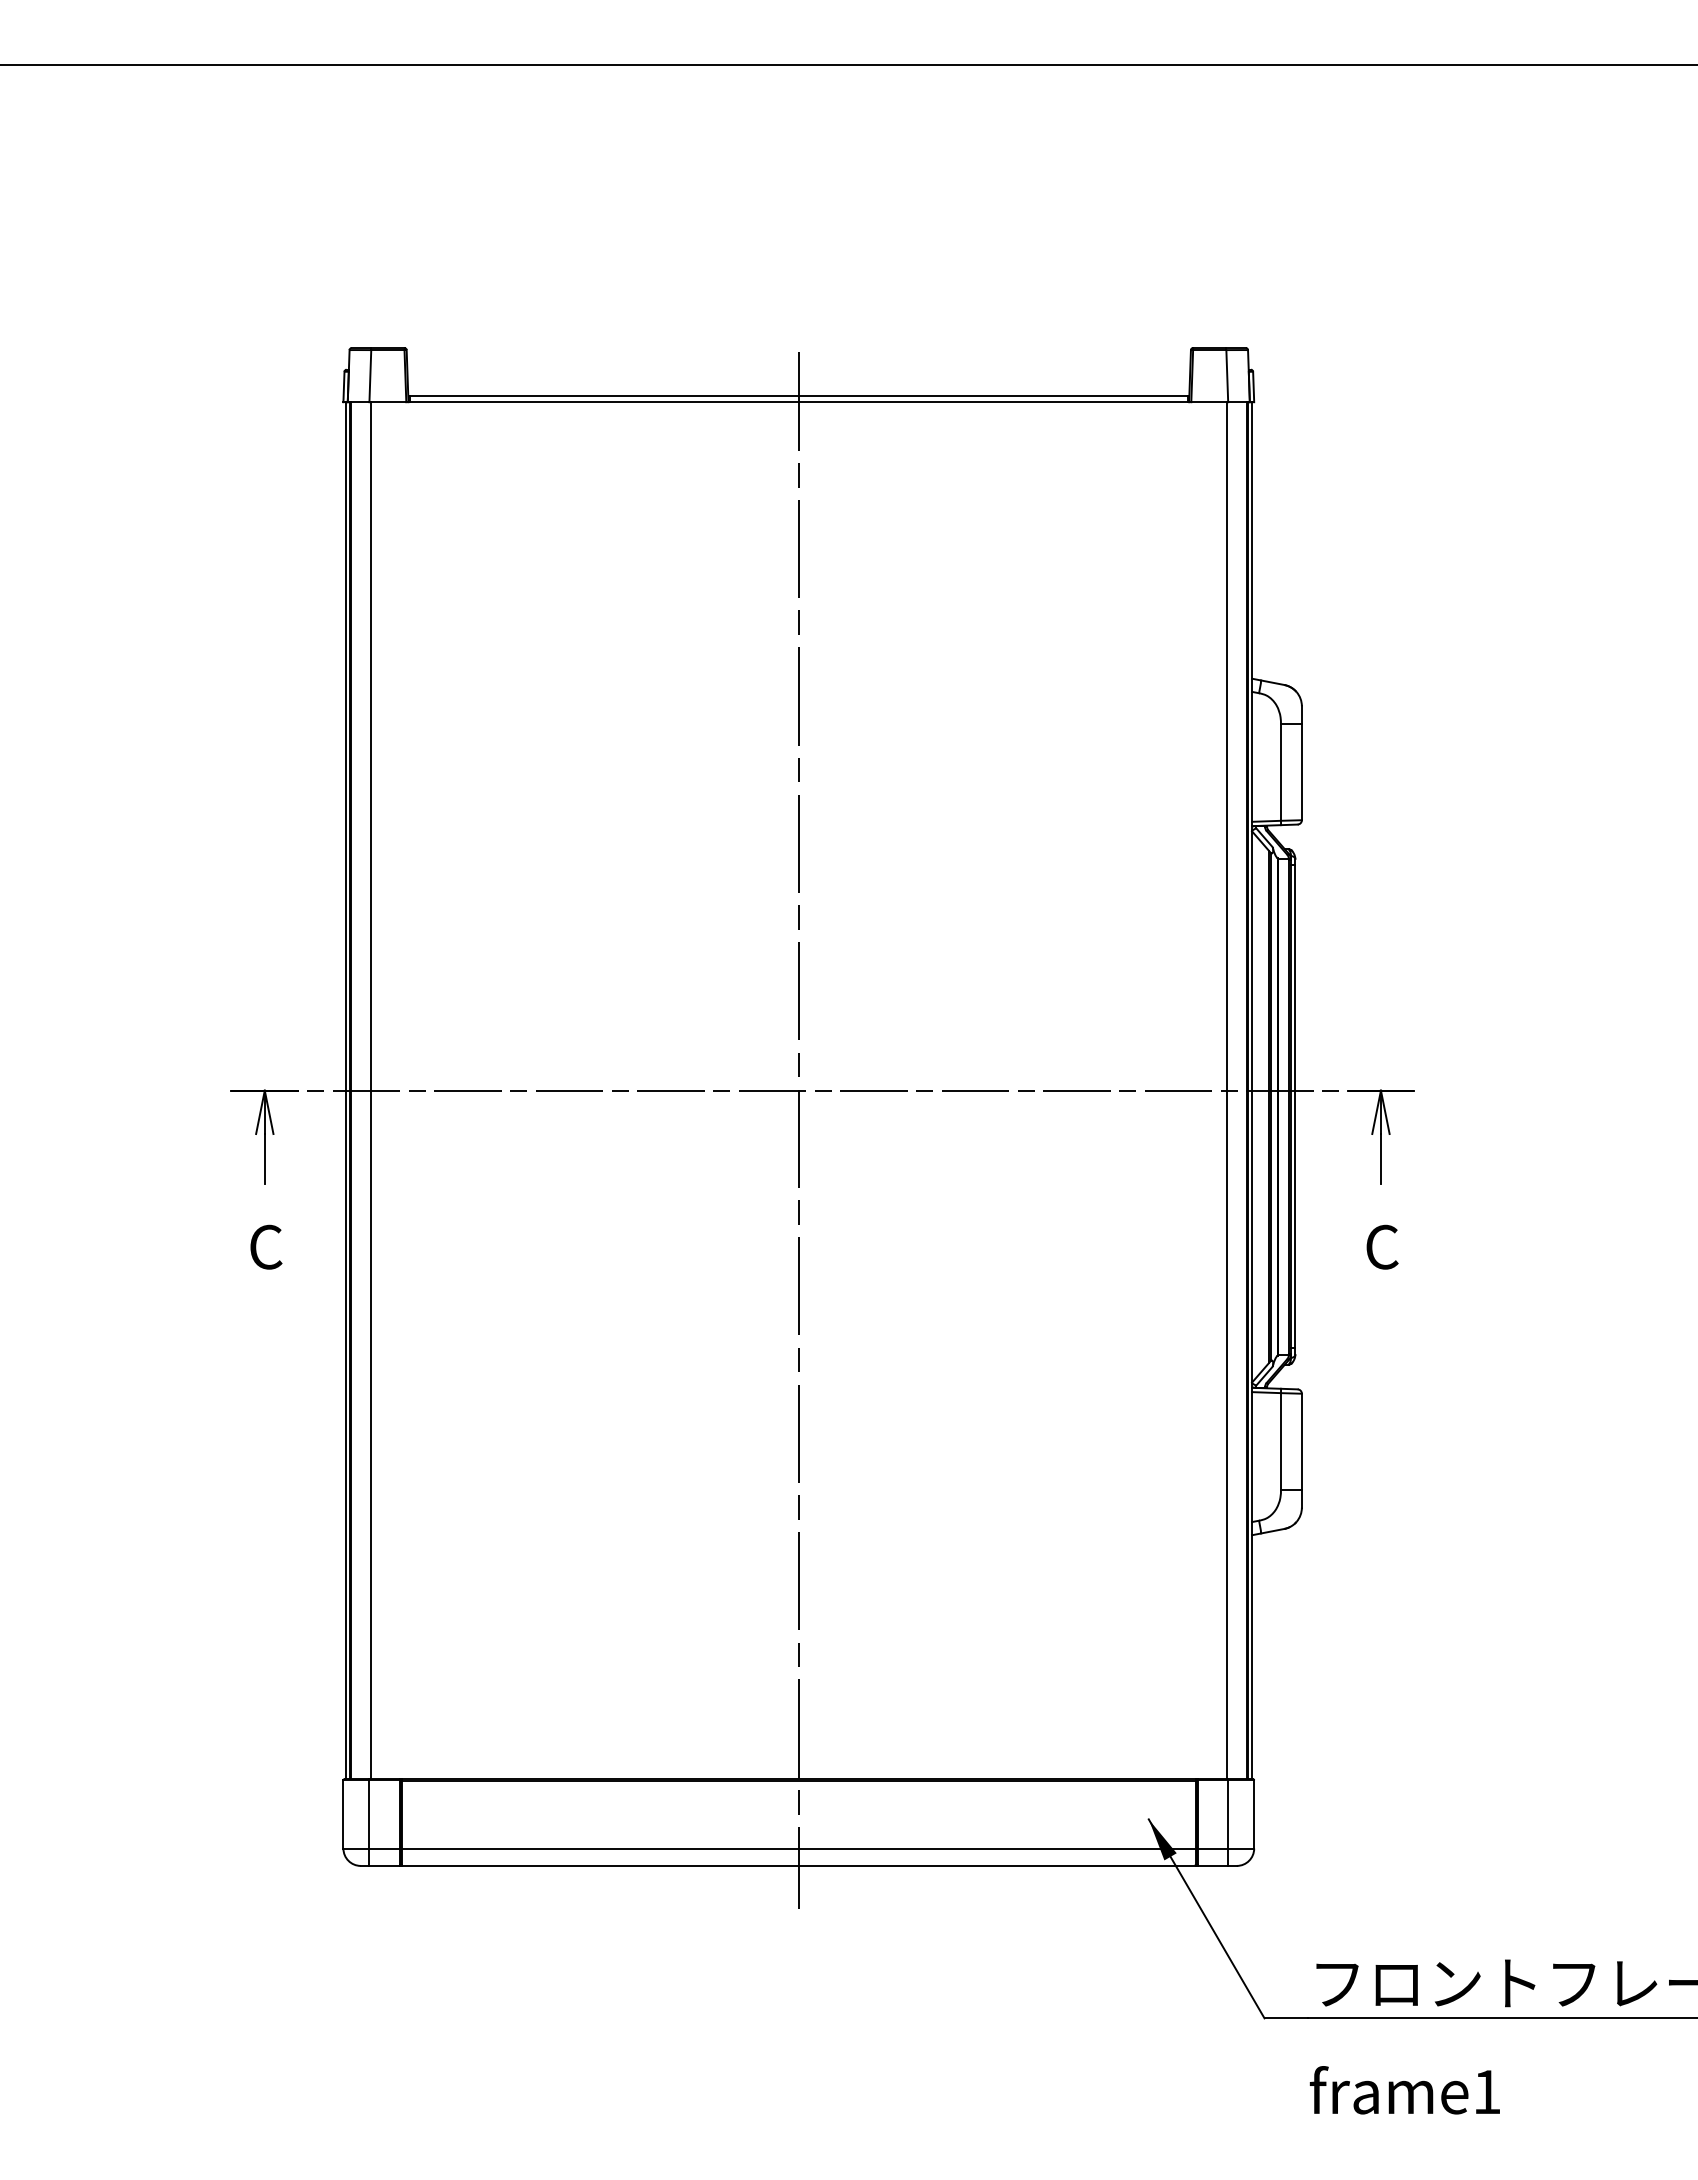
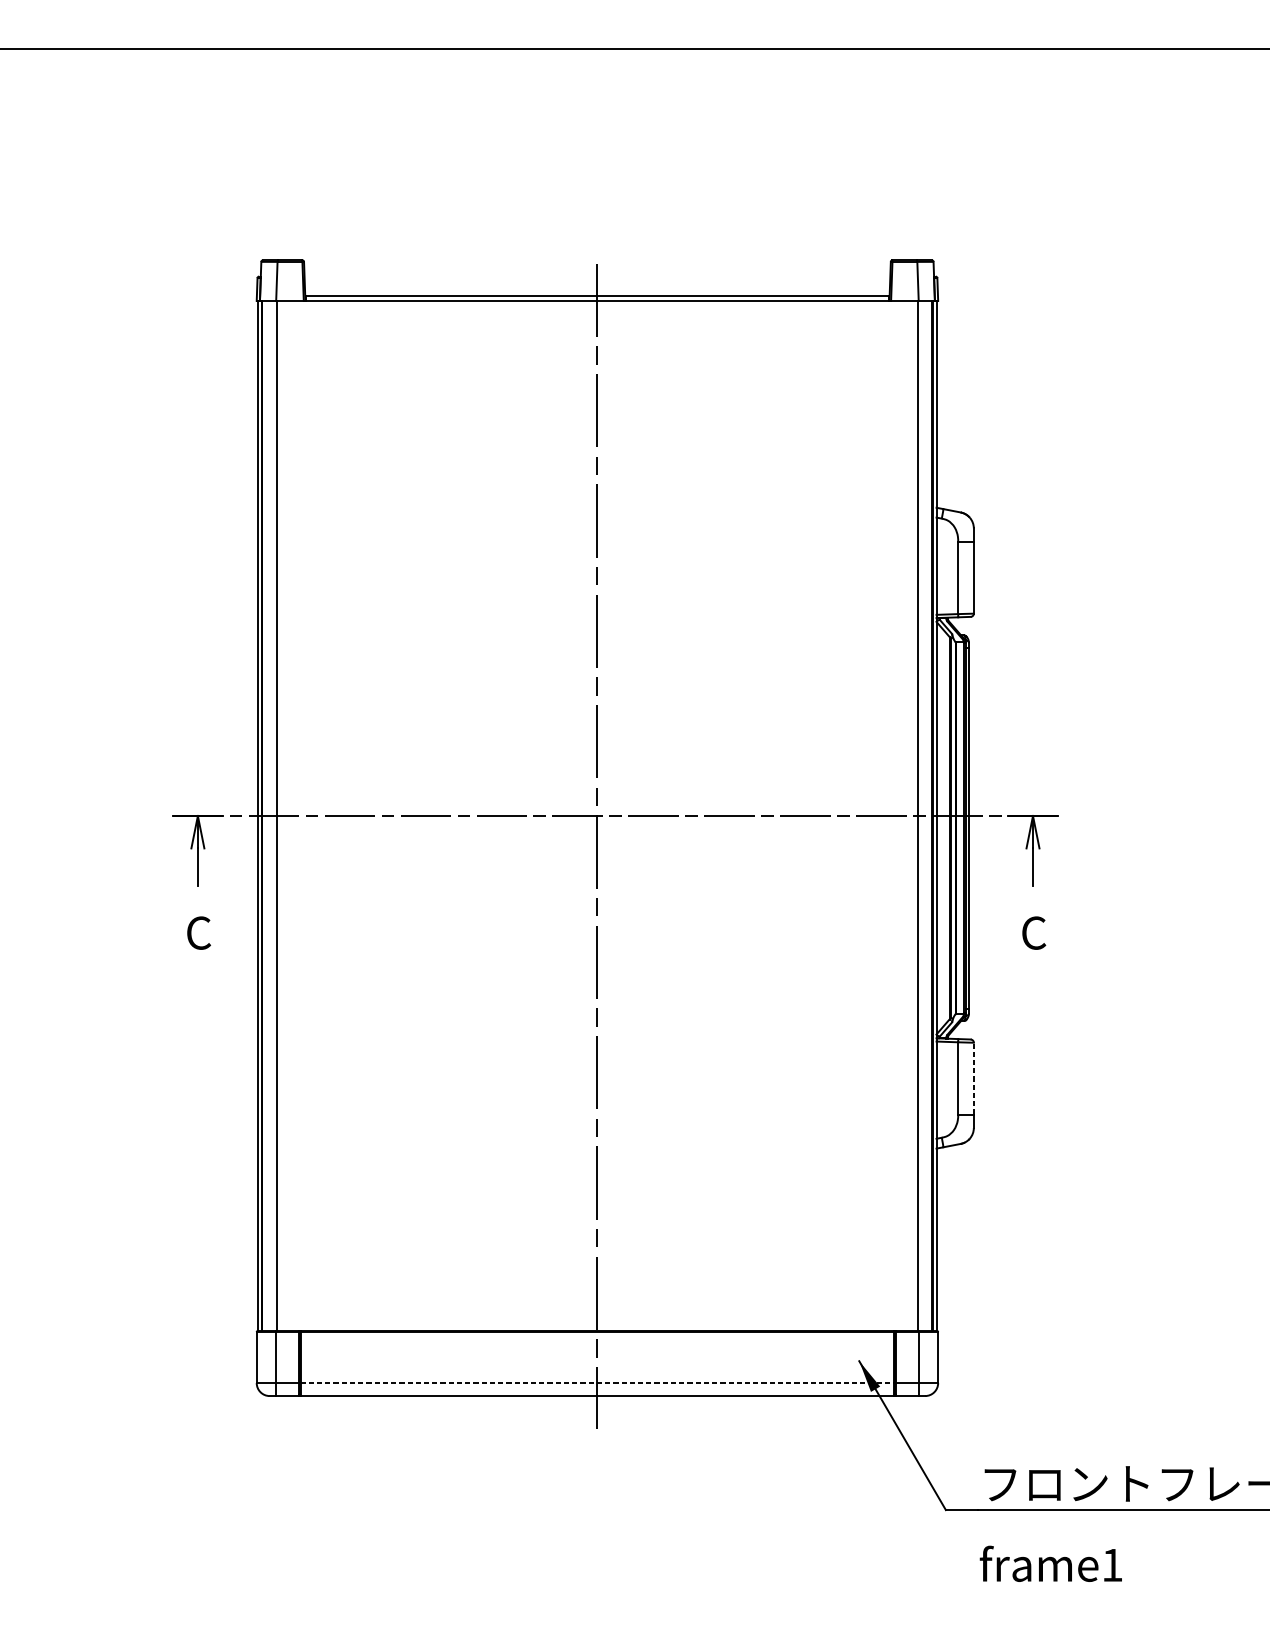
line: (1301, 1441) -> (973, 1078), solid -> dashed
line: (798, 1848) -> (597, 1383), solid -> dashed

